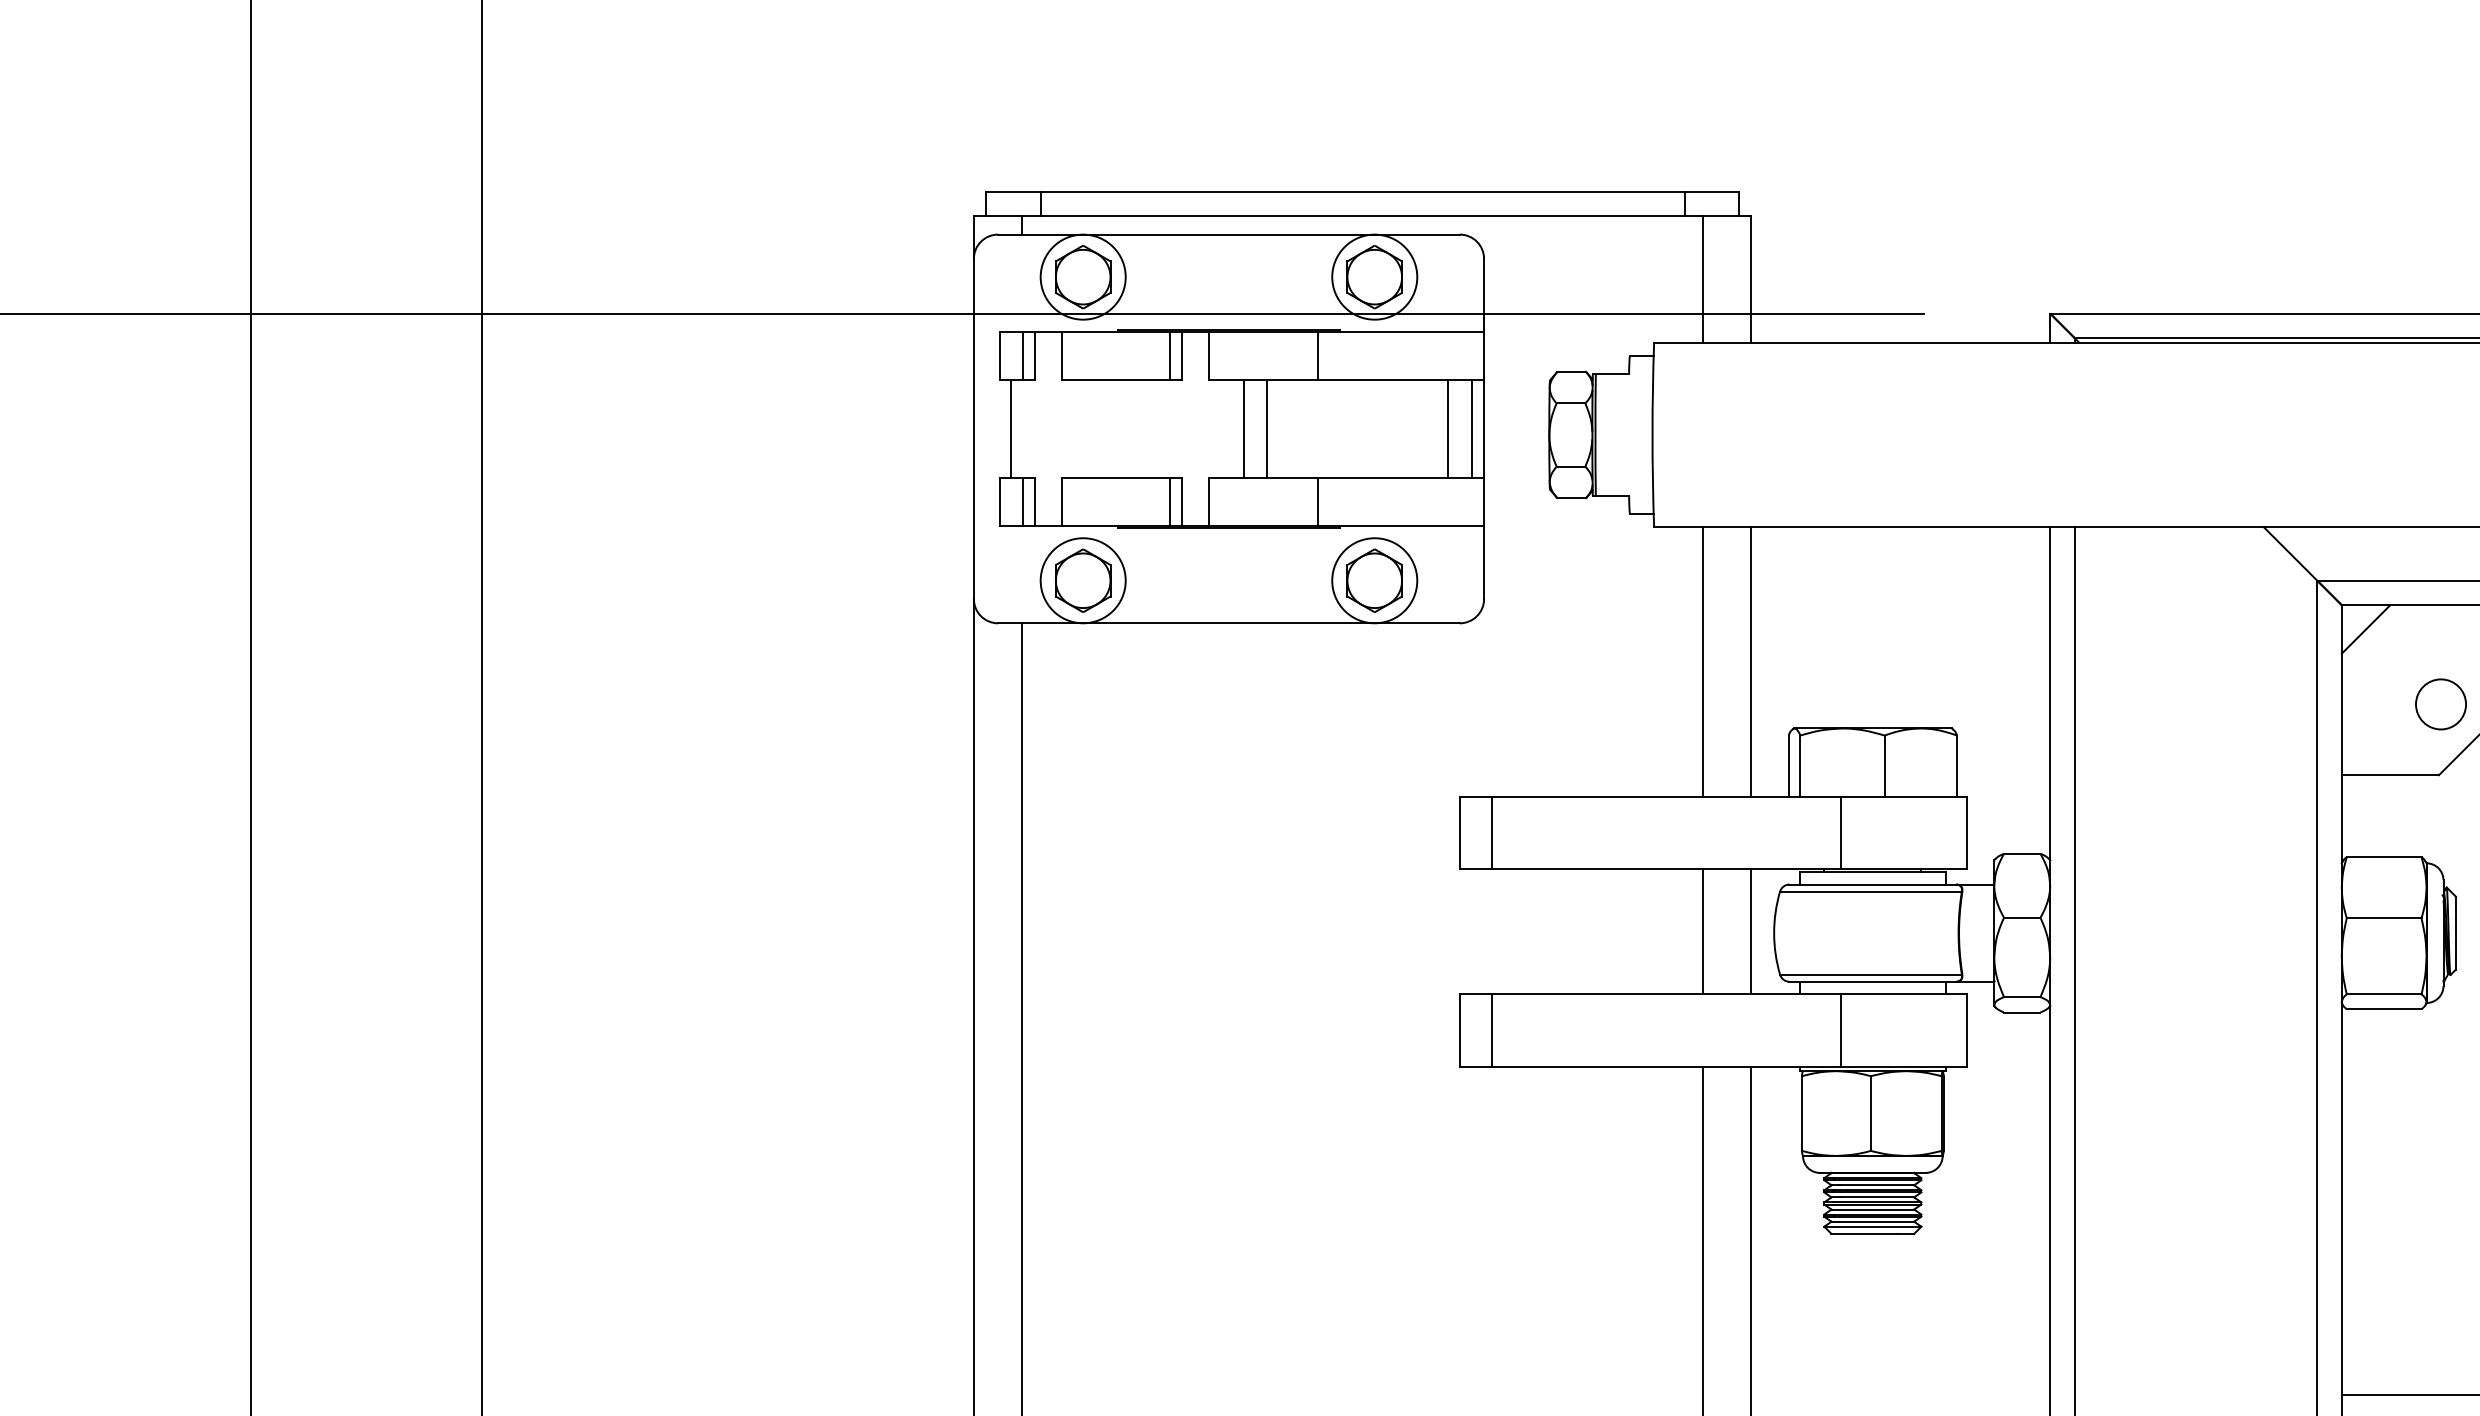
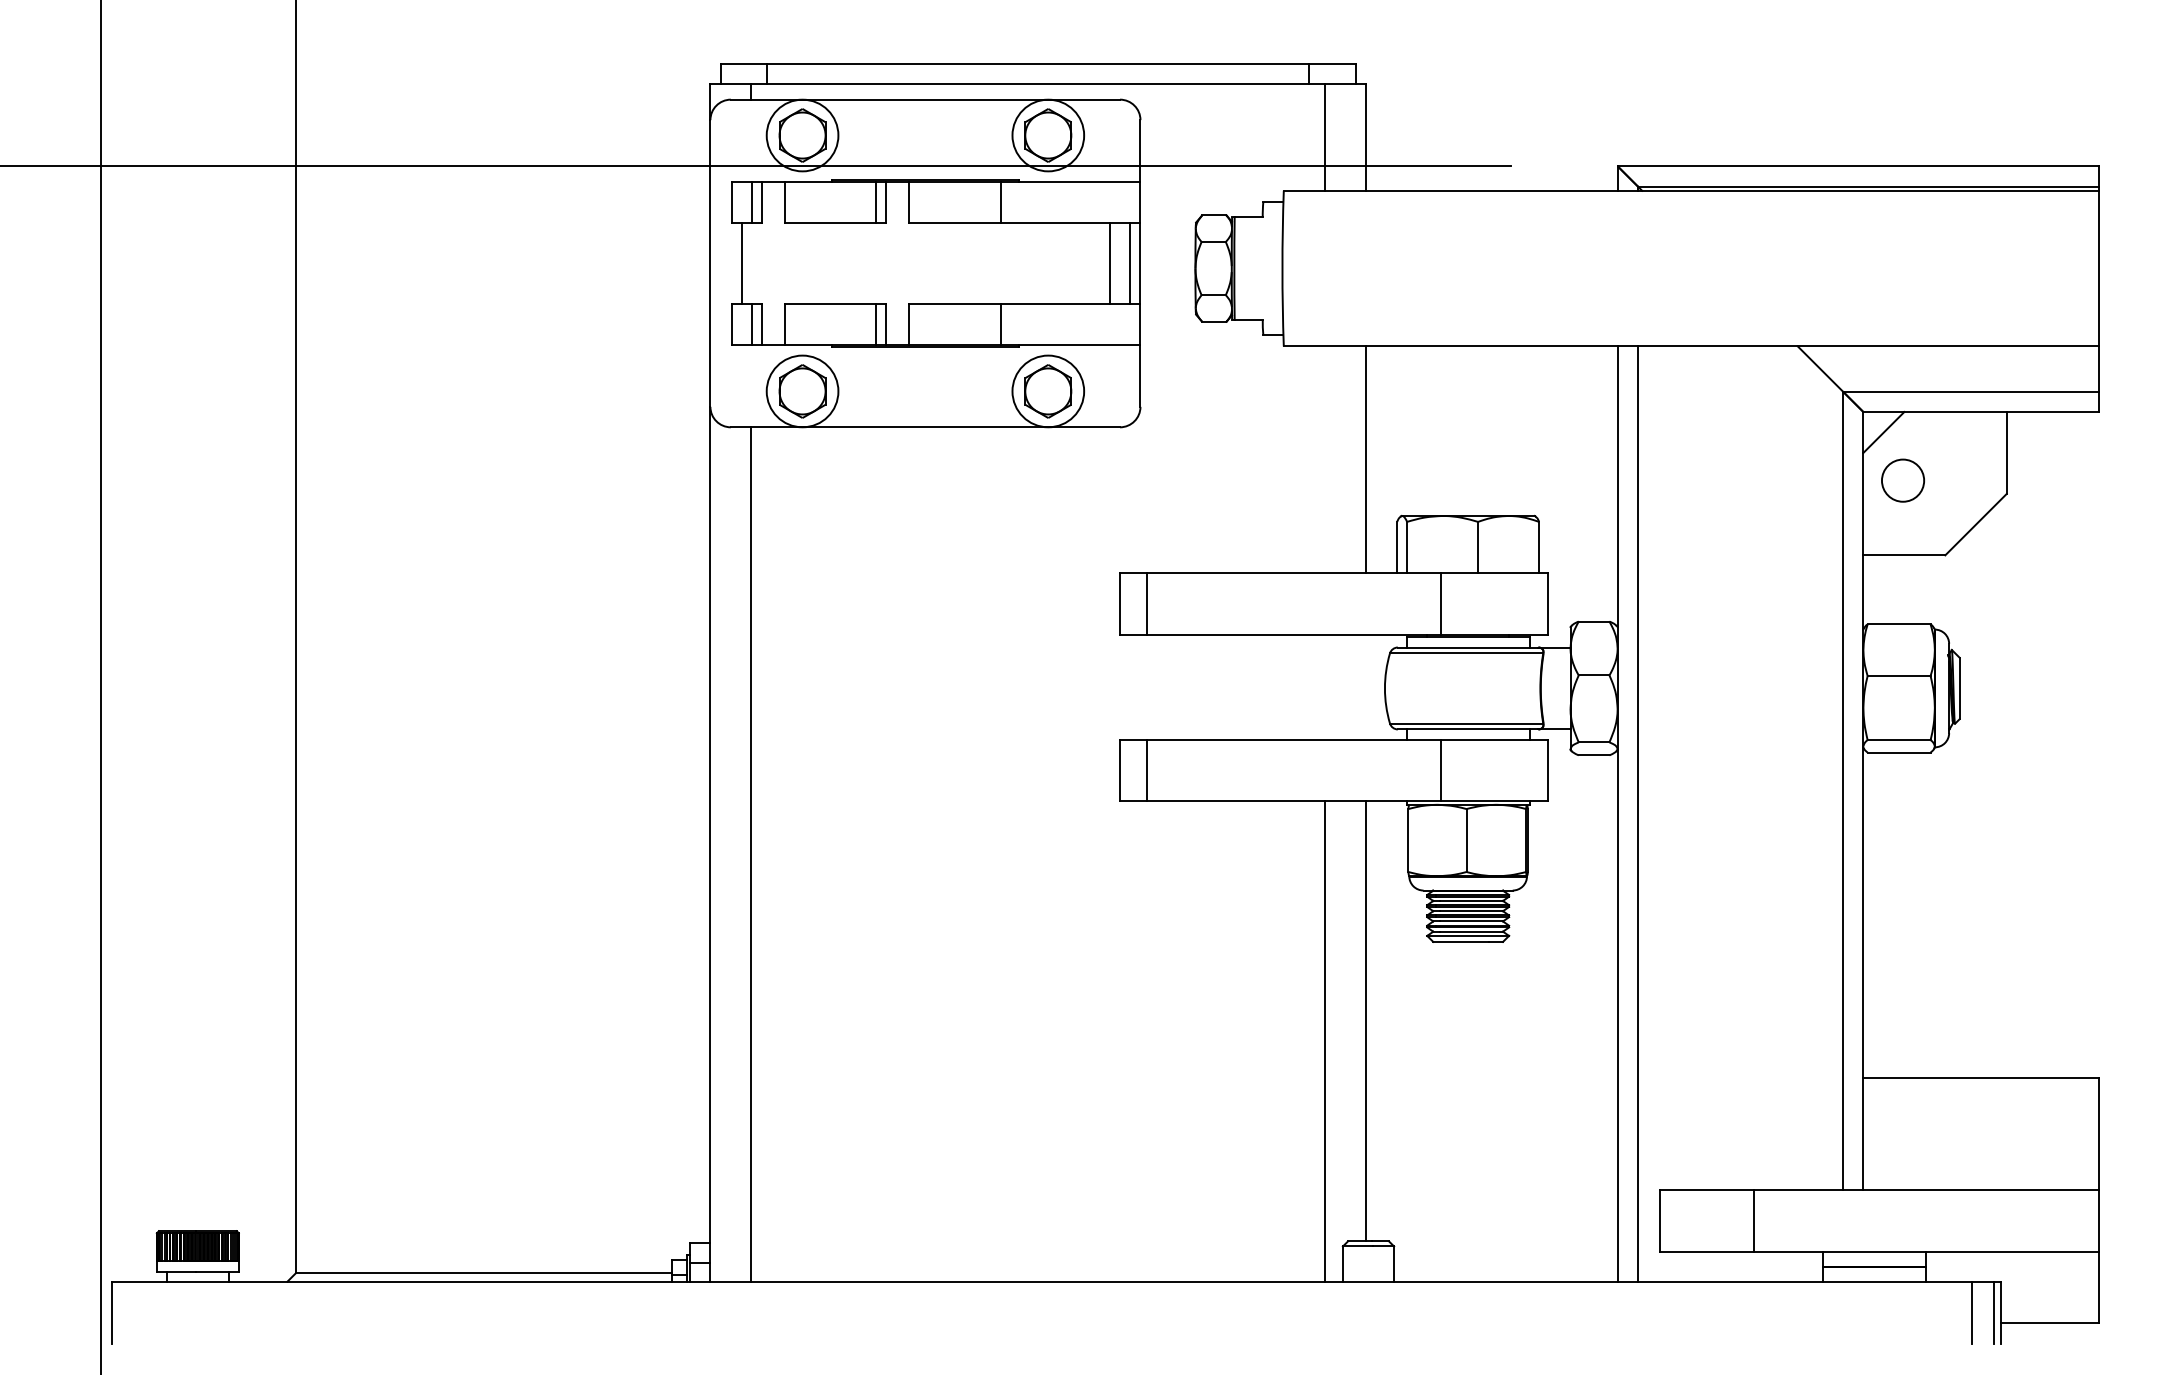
line: (1243, 428) -> (937, 263), removed
line: (1267, 428) -> (957, 263), removed
line: (1702, 661) -> (1324, 459), removed
circle: (2440, 704) -> (1902, 480), moved
line: (1702, 930) -> (1324, 686), removed
line: (1751, 930) -> (1365, 686), removed

